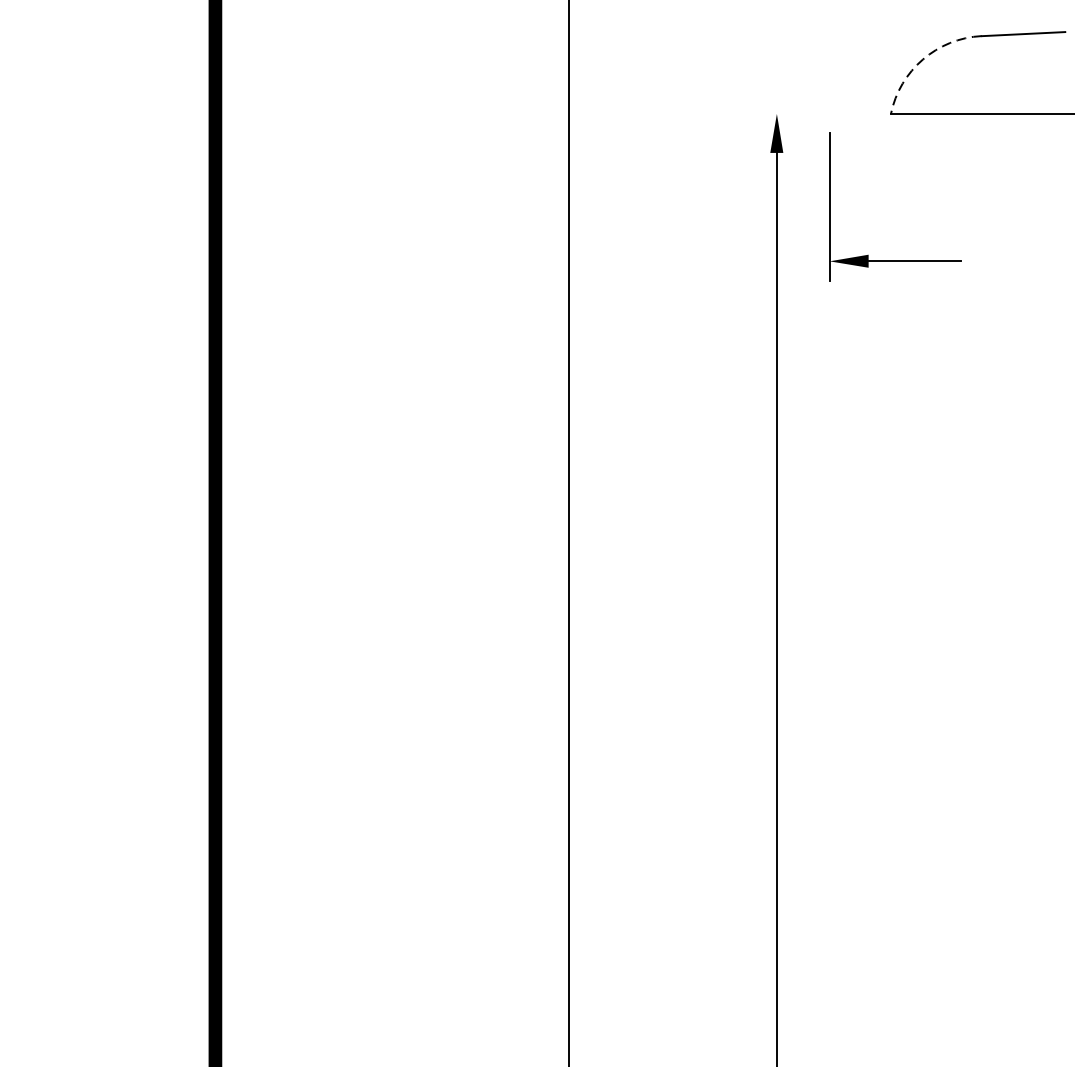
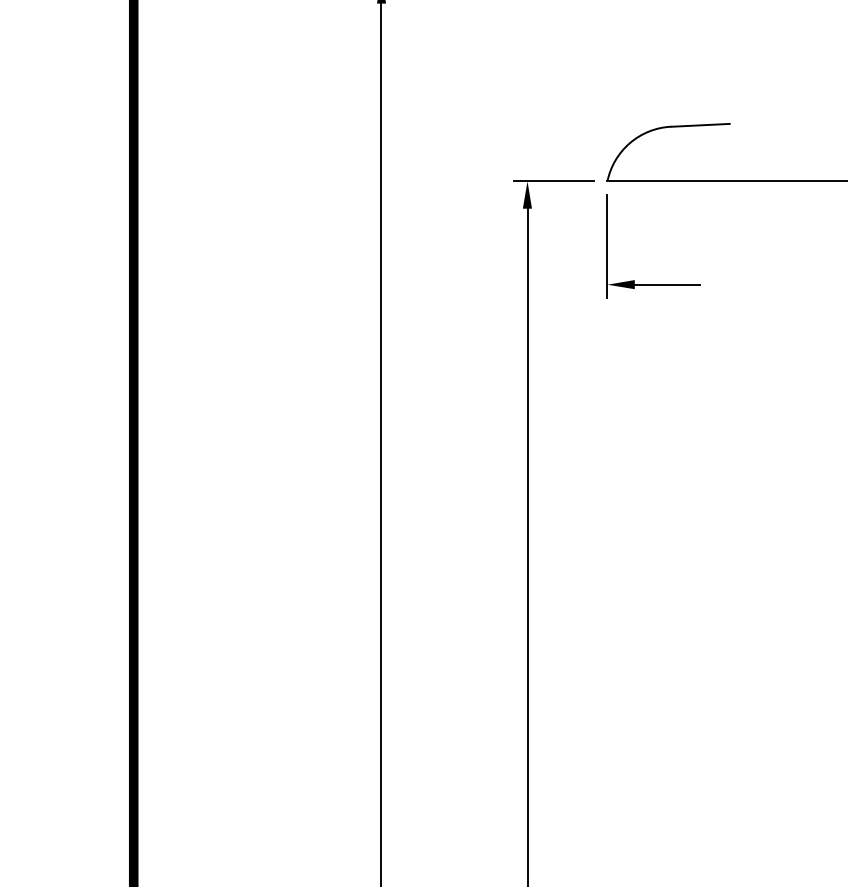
arc: (922, 59) -> (629, 143), dashed -> solid
line: (813, 114) -> (553, 181), added
part: (895, 261) -> (653, 284), moved

